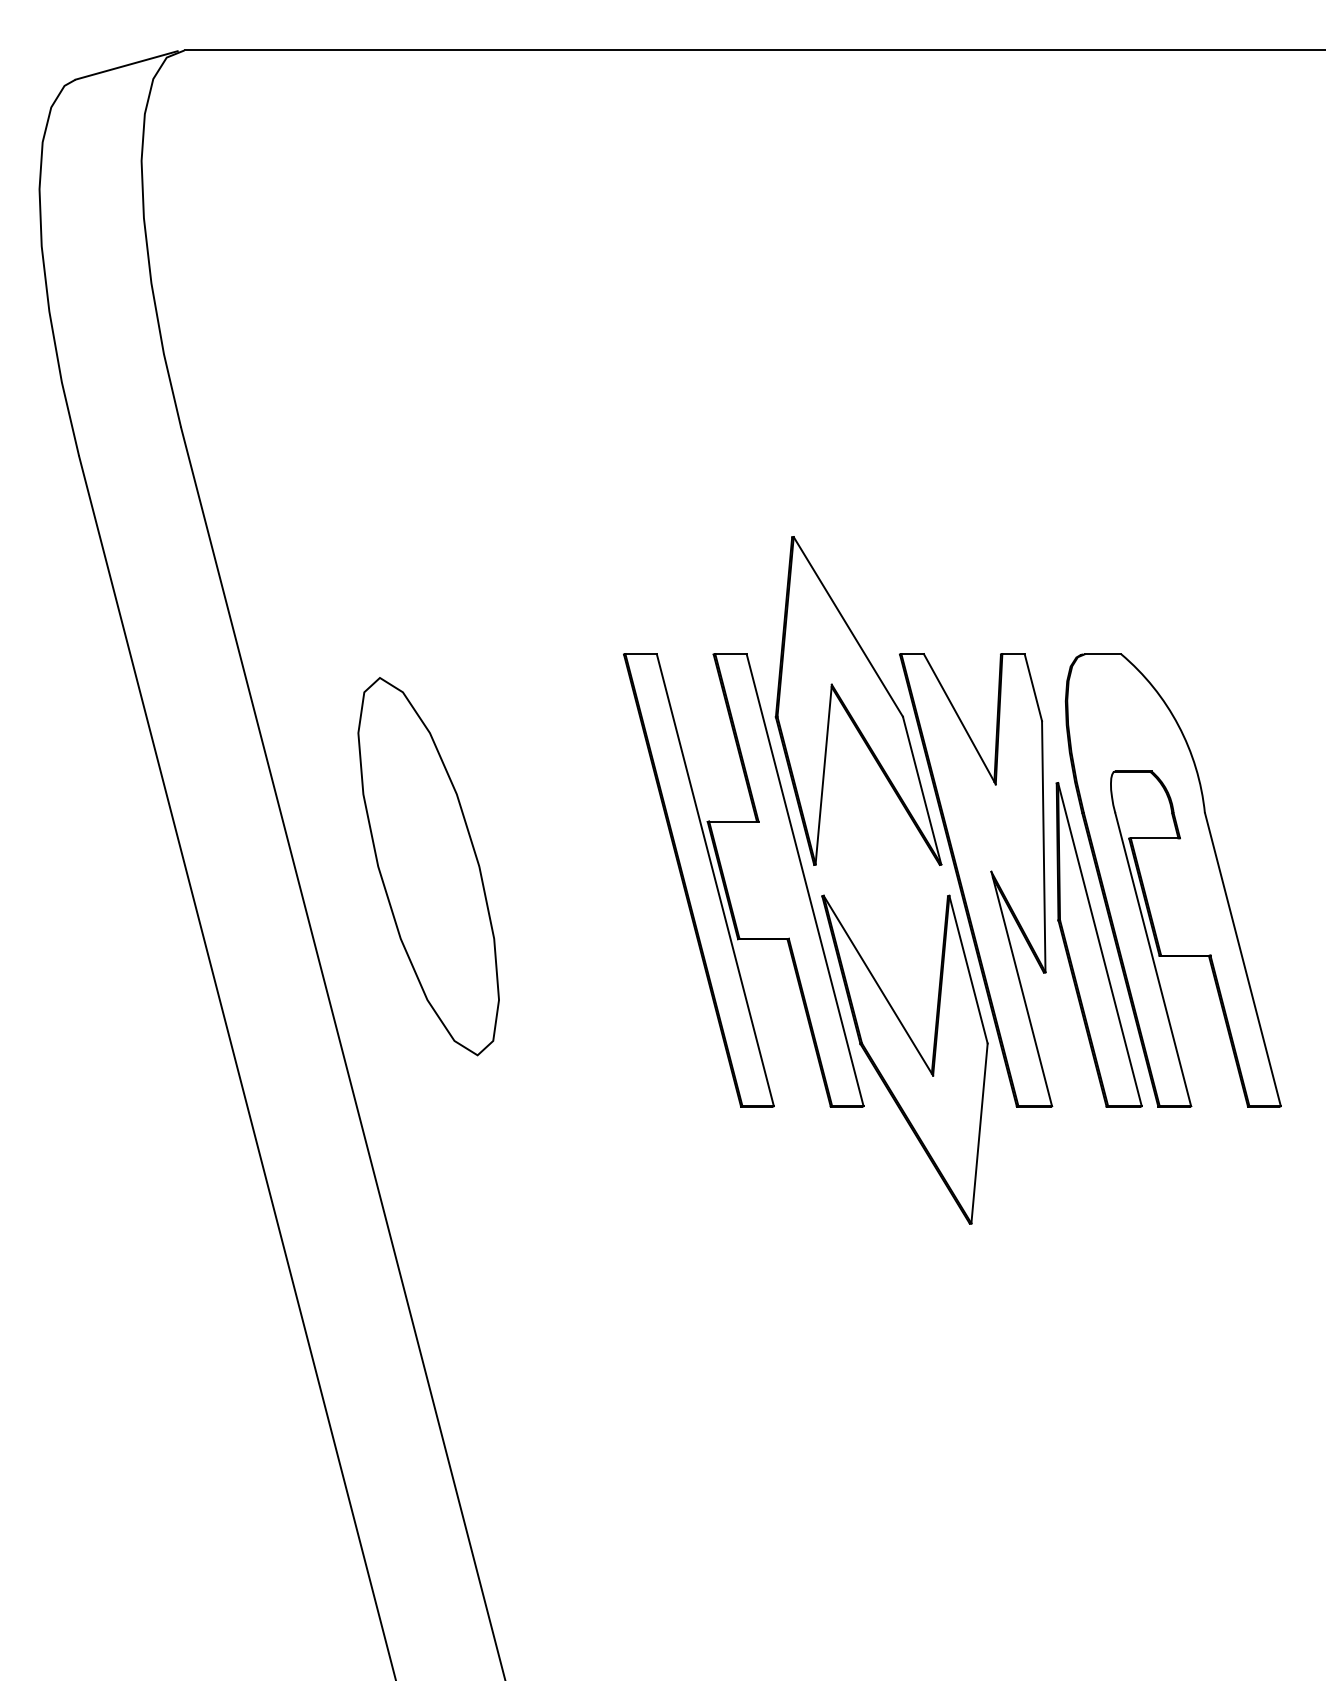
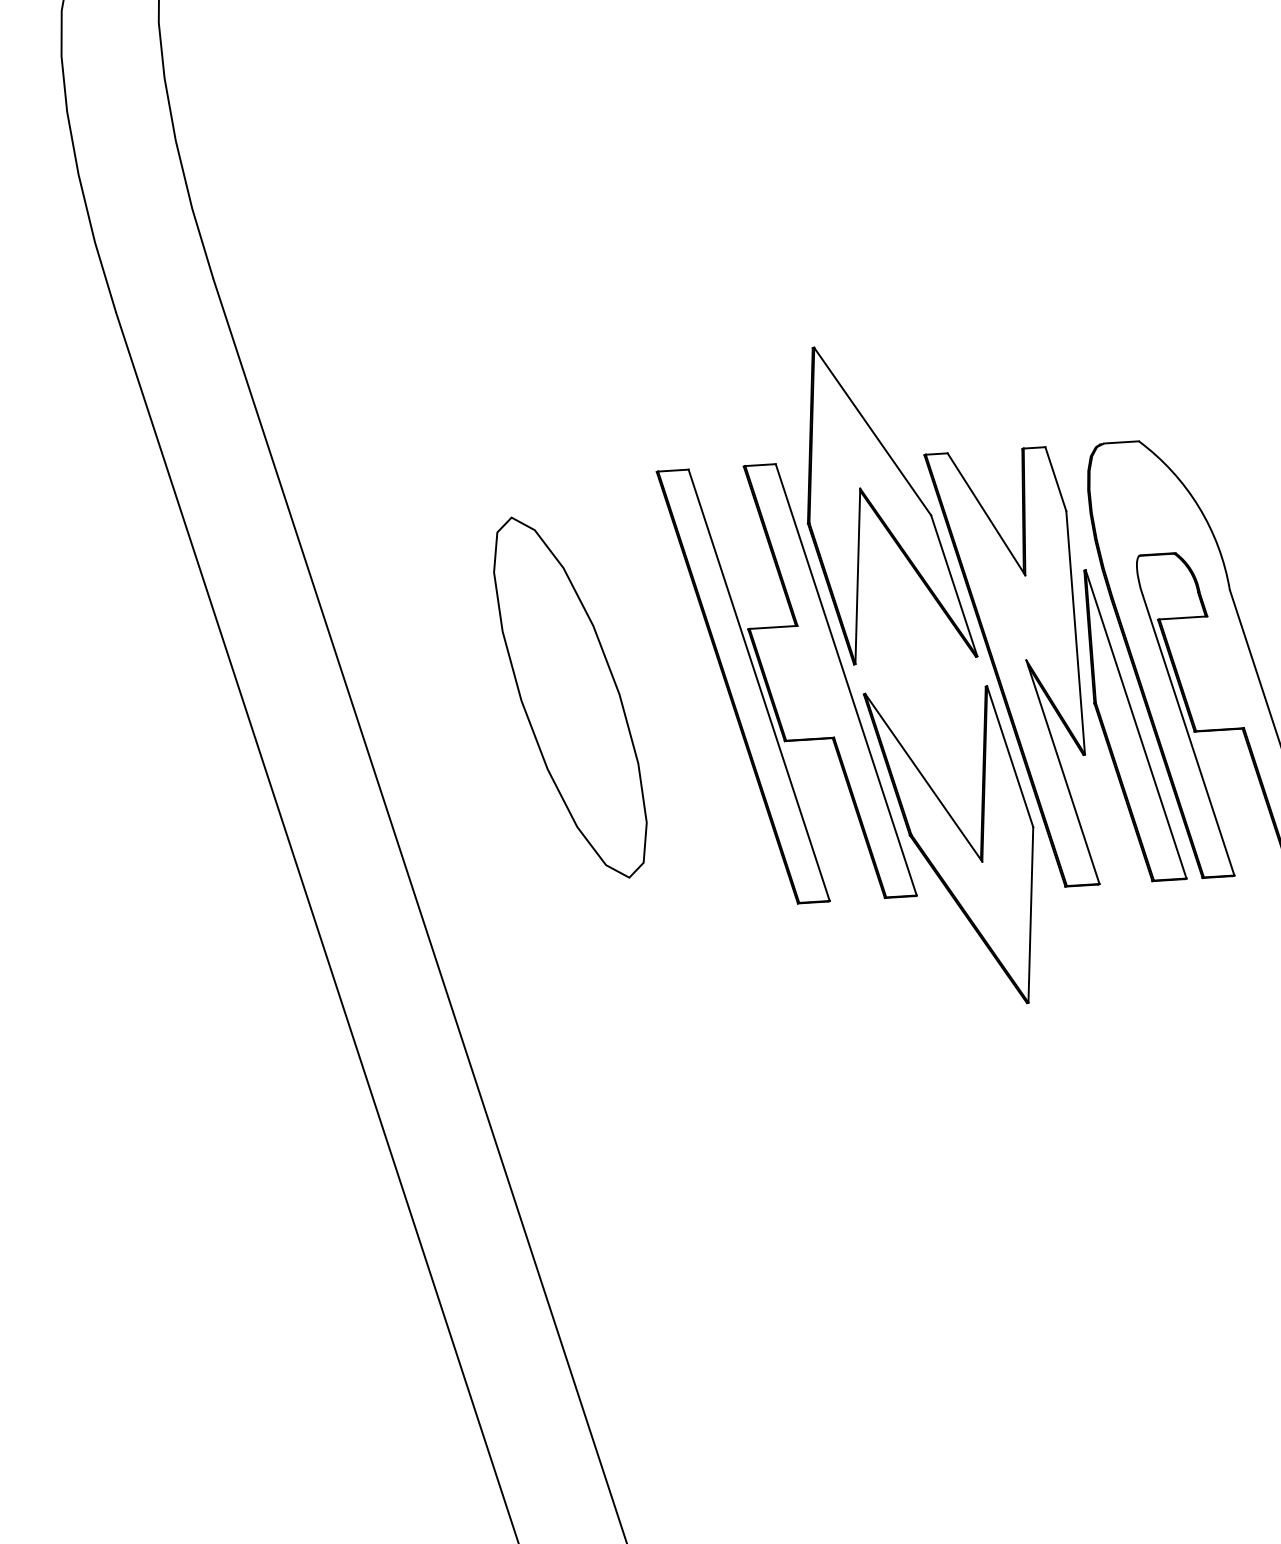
part: (428, 866) -> (570, 697), moved

